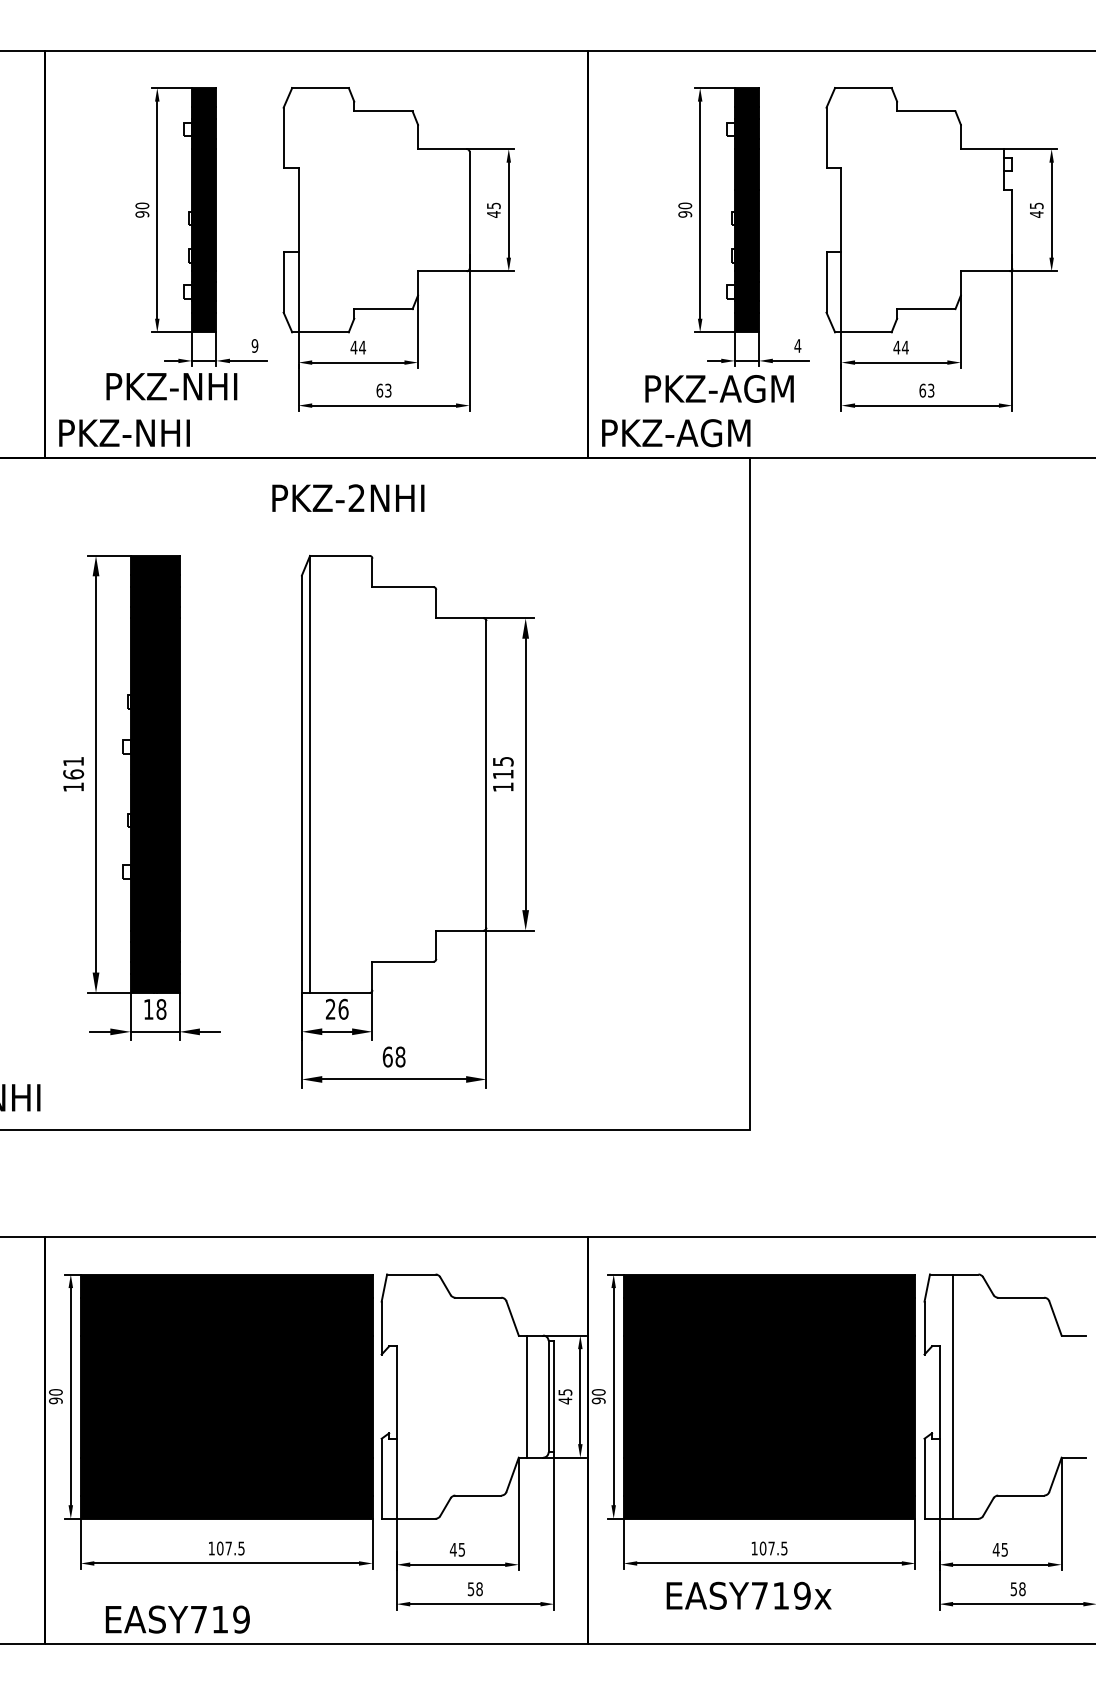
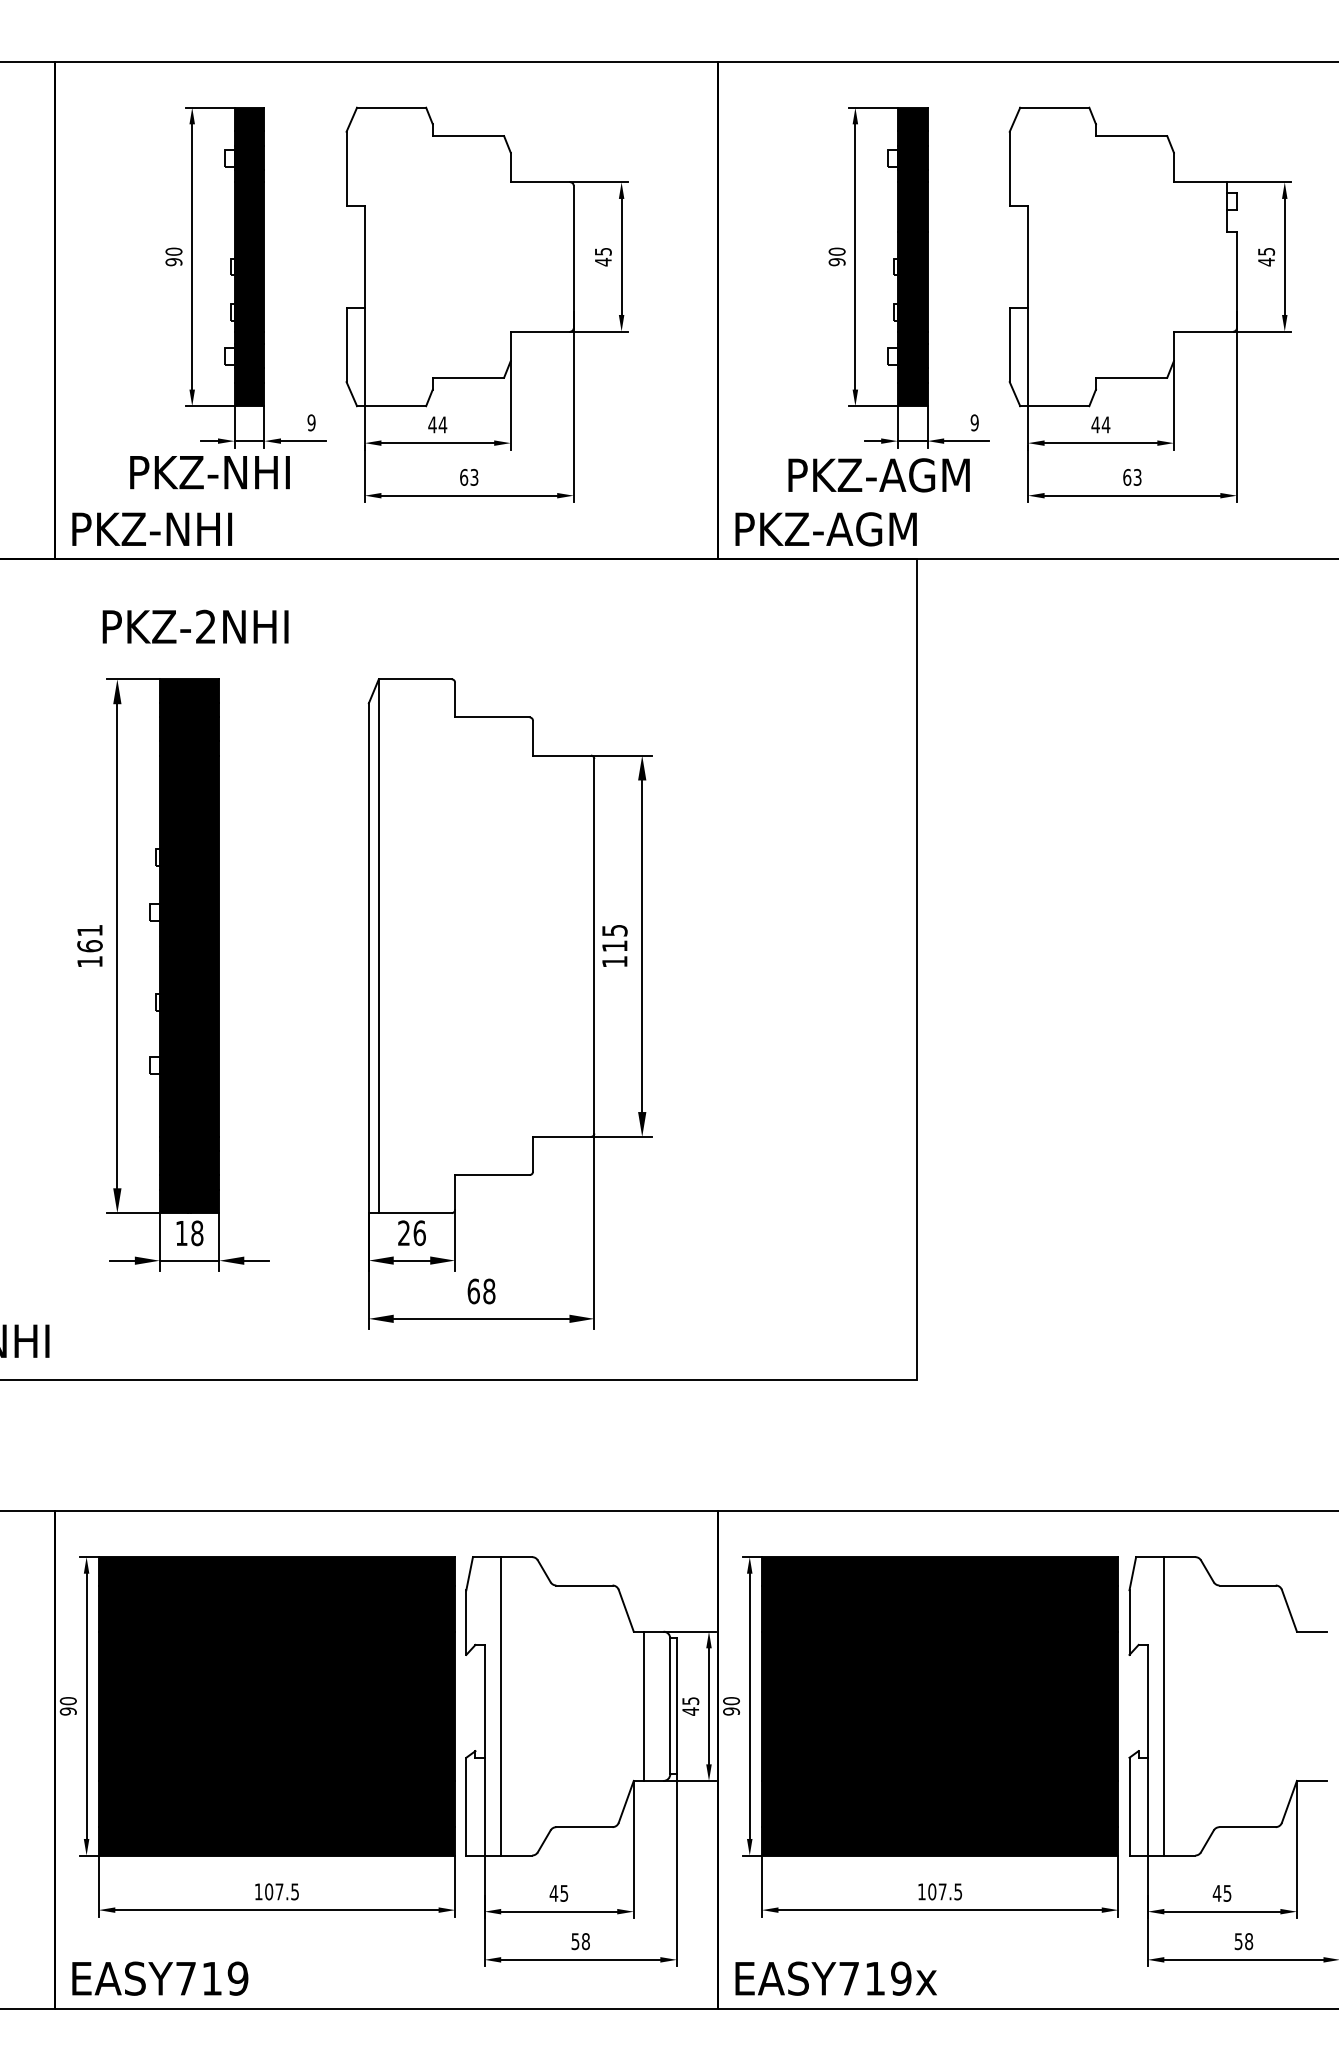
text: (797, 345) -> (974, 422), 4 -> 9
text: (348, 497) -> (195, 626), moved
line: (410, 1396) -> (501, 1706), added
text: (748, 1595) -> (835, 1978), moved
text: (177, 1619) -> (160, 1978), moved

